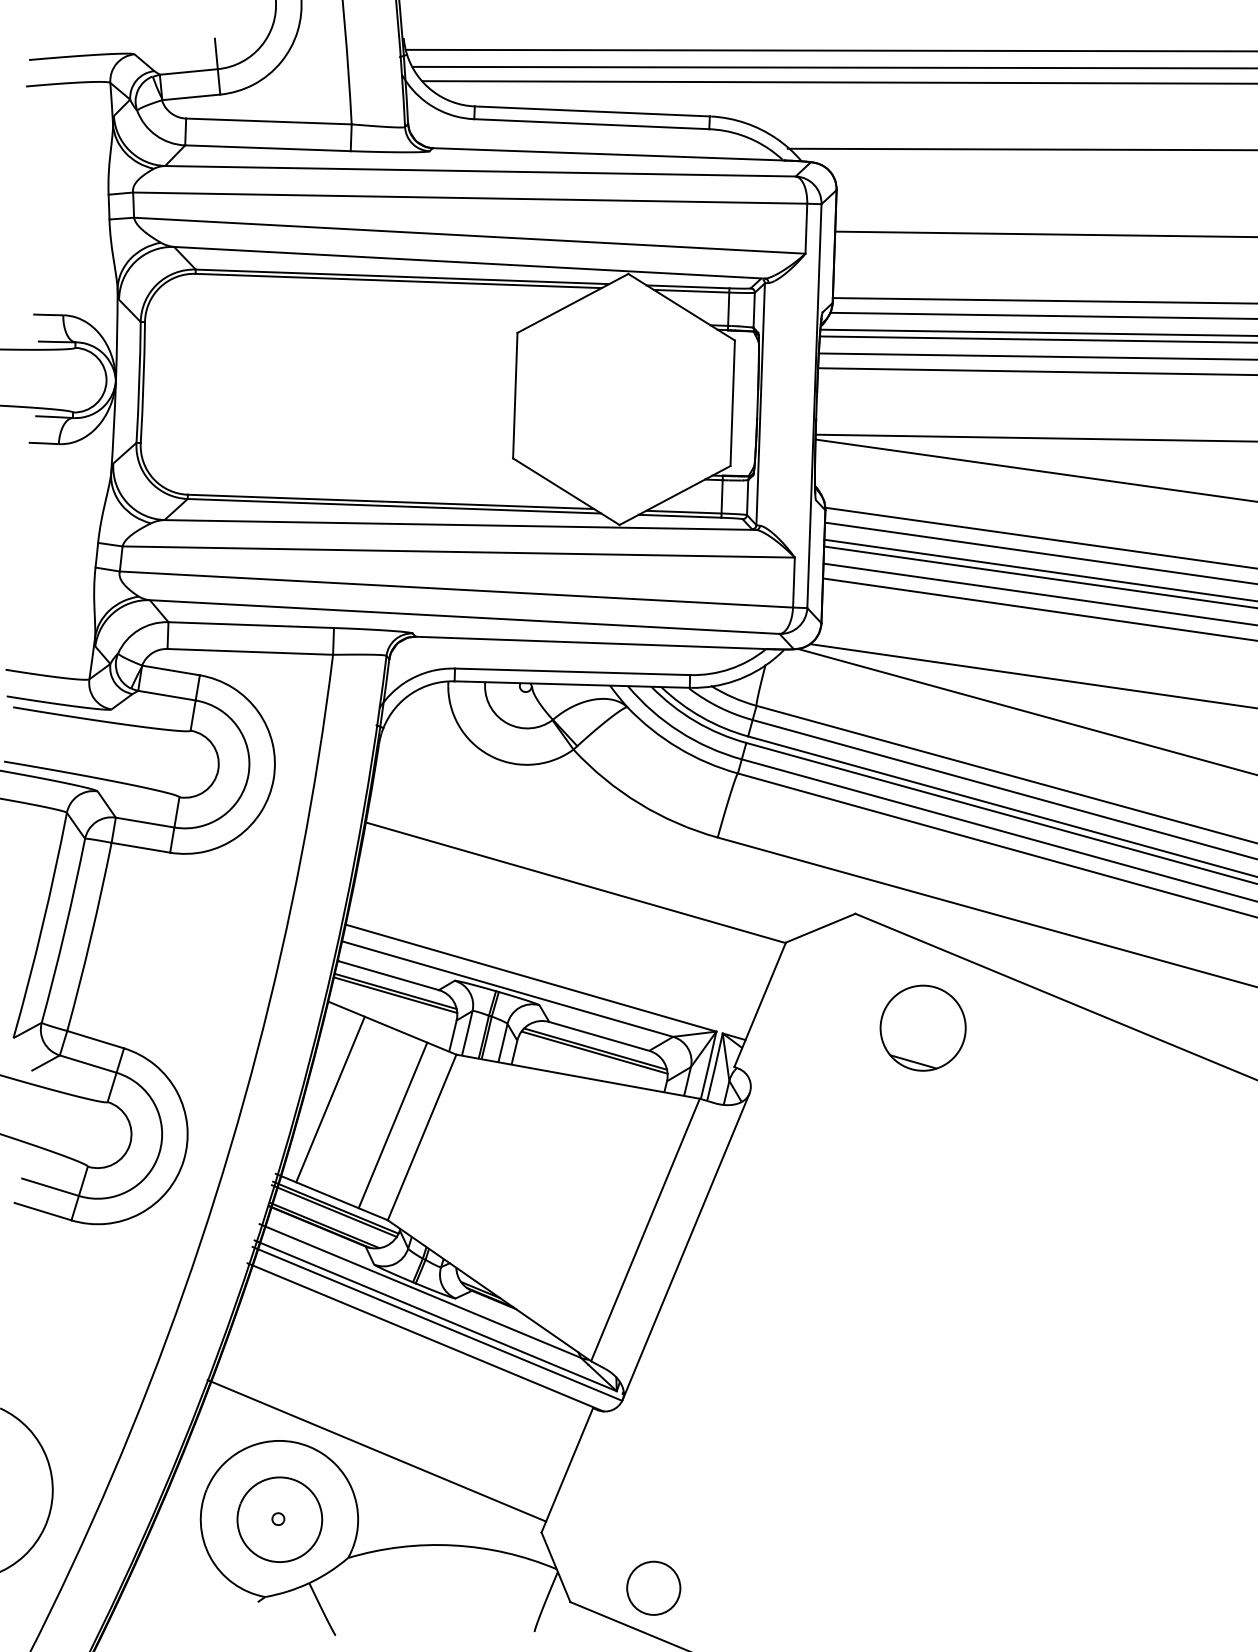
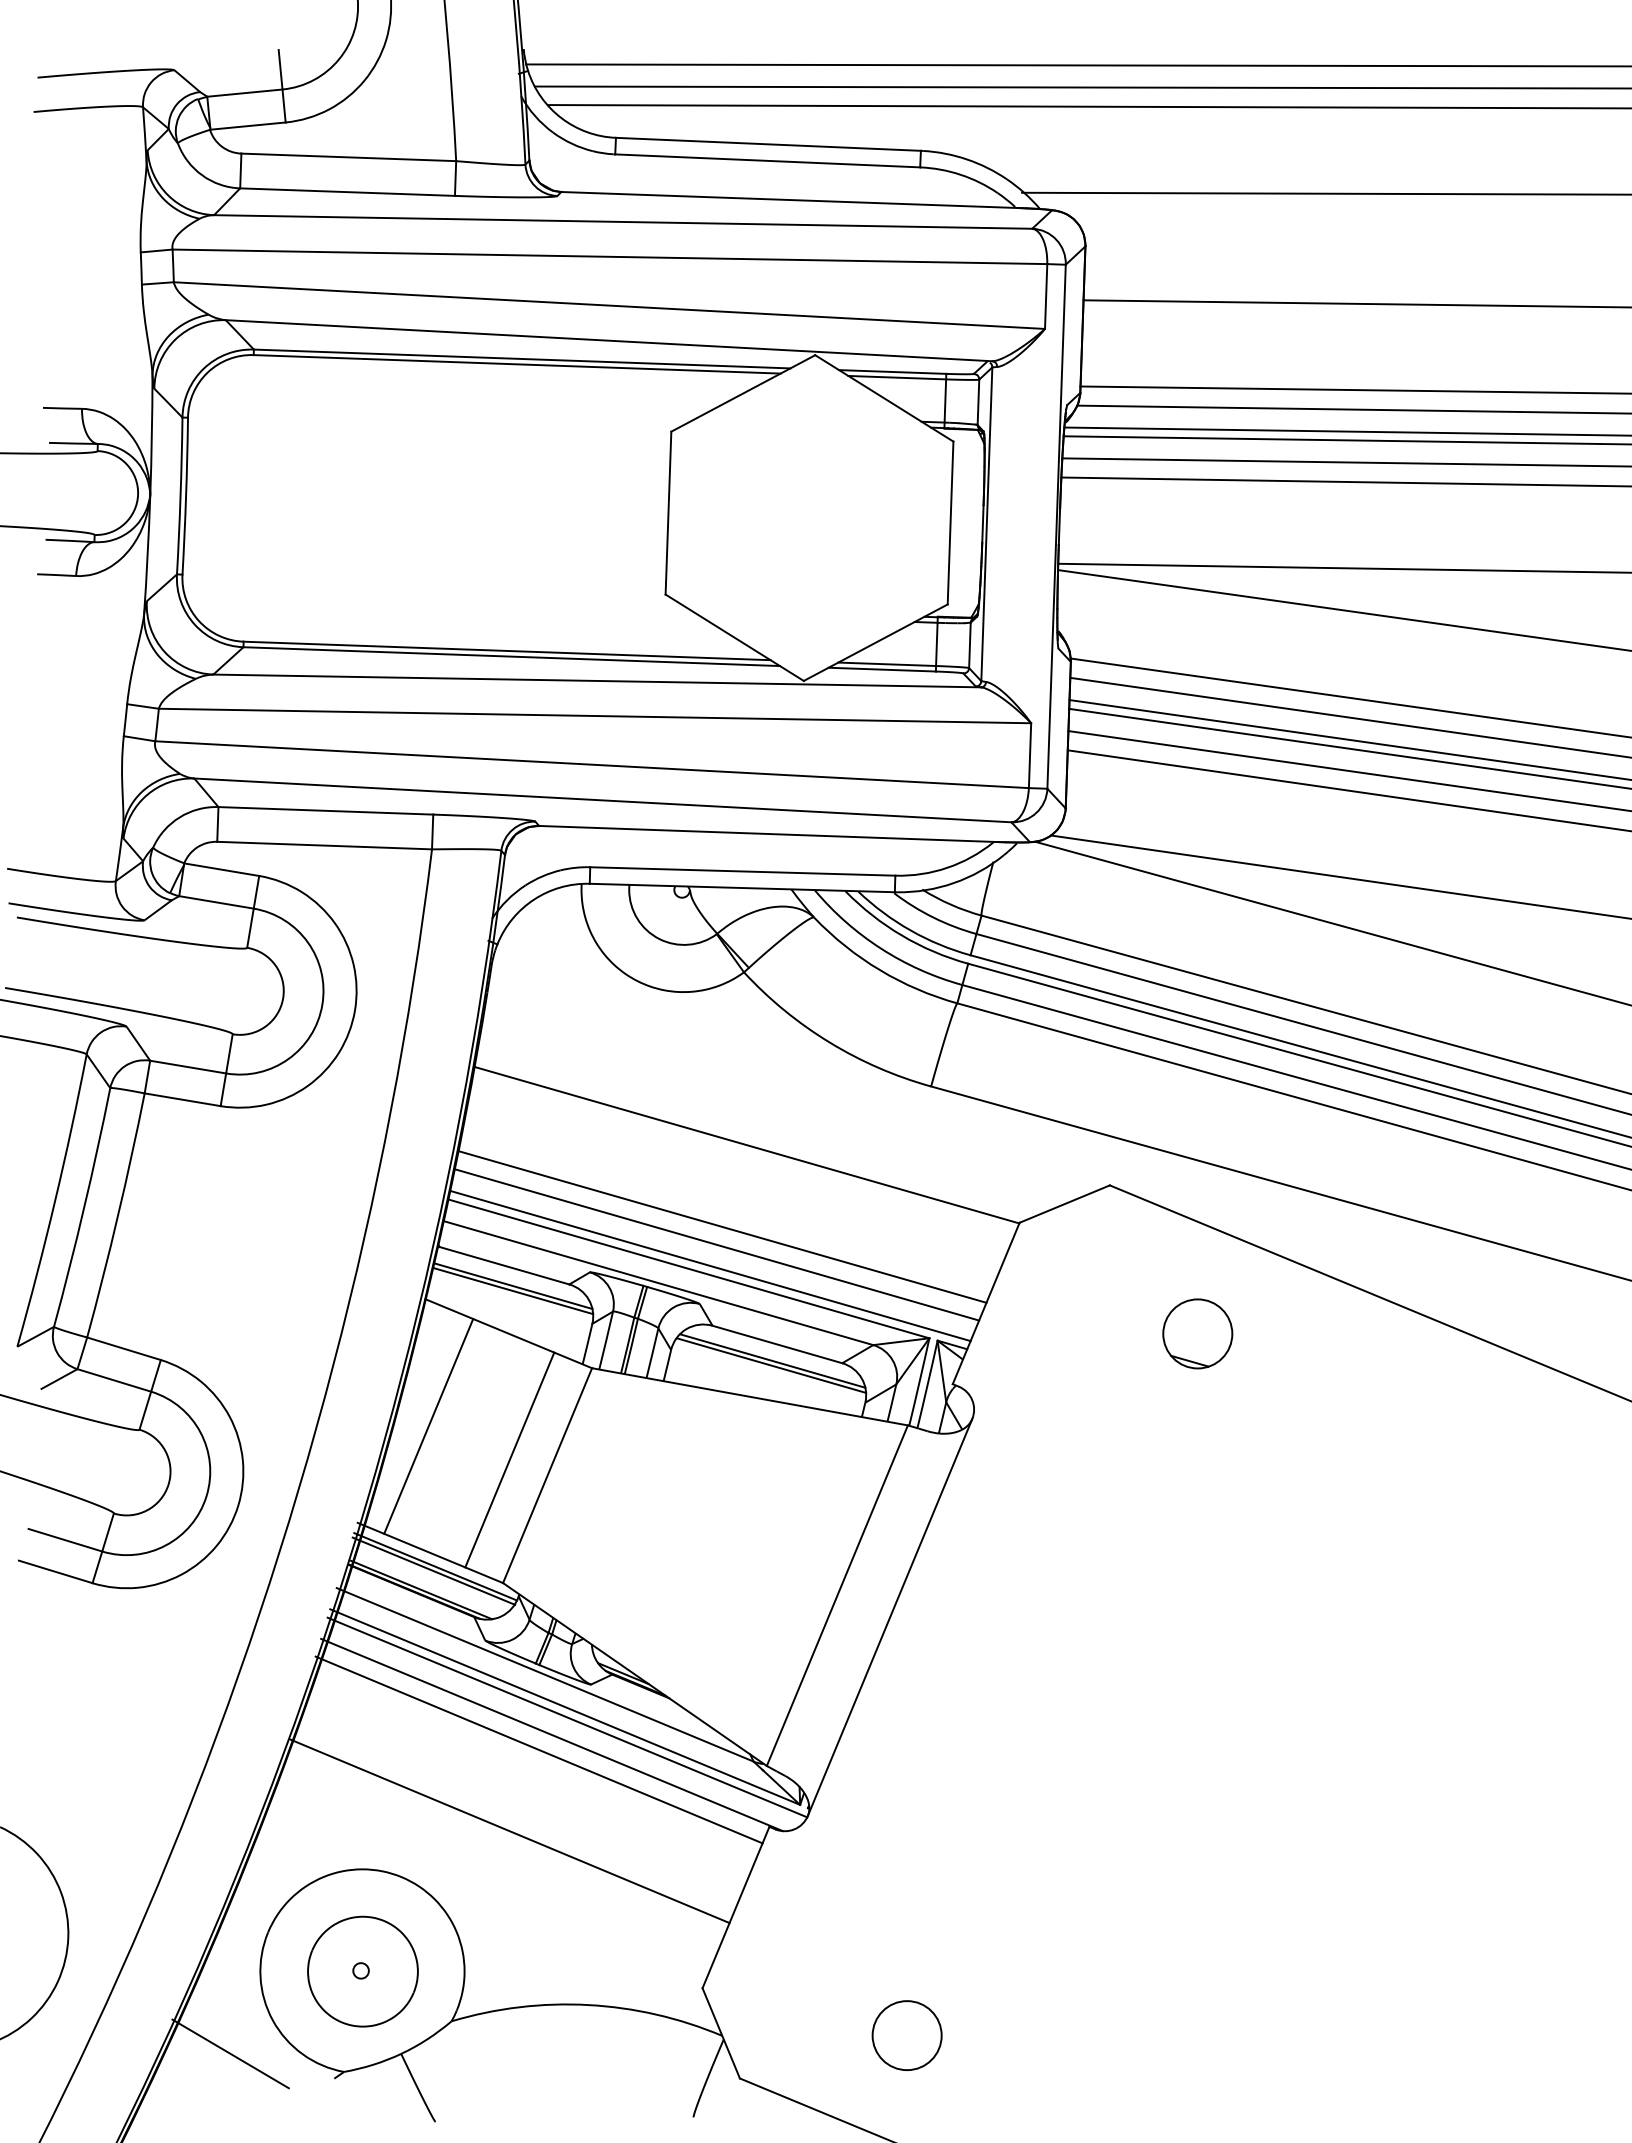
line: (556, 945) -> (722, 1226), added
line: (552, 959) -> (716, 1244), added
line: (547, 975) -> (710, 1265), added
part: (923, 1027) -> (1197, 1333), size x0.62
line: (415, 1348) -> (538, 1749), added
line: (376, 1451) -> (509, 1831), moved
line: (177, 1582) -> (230, 2053), added
circle: (653, 1588) -> (906, 2035), moved

